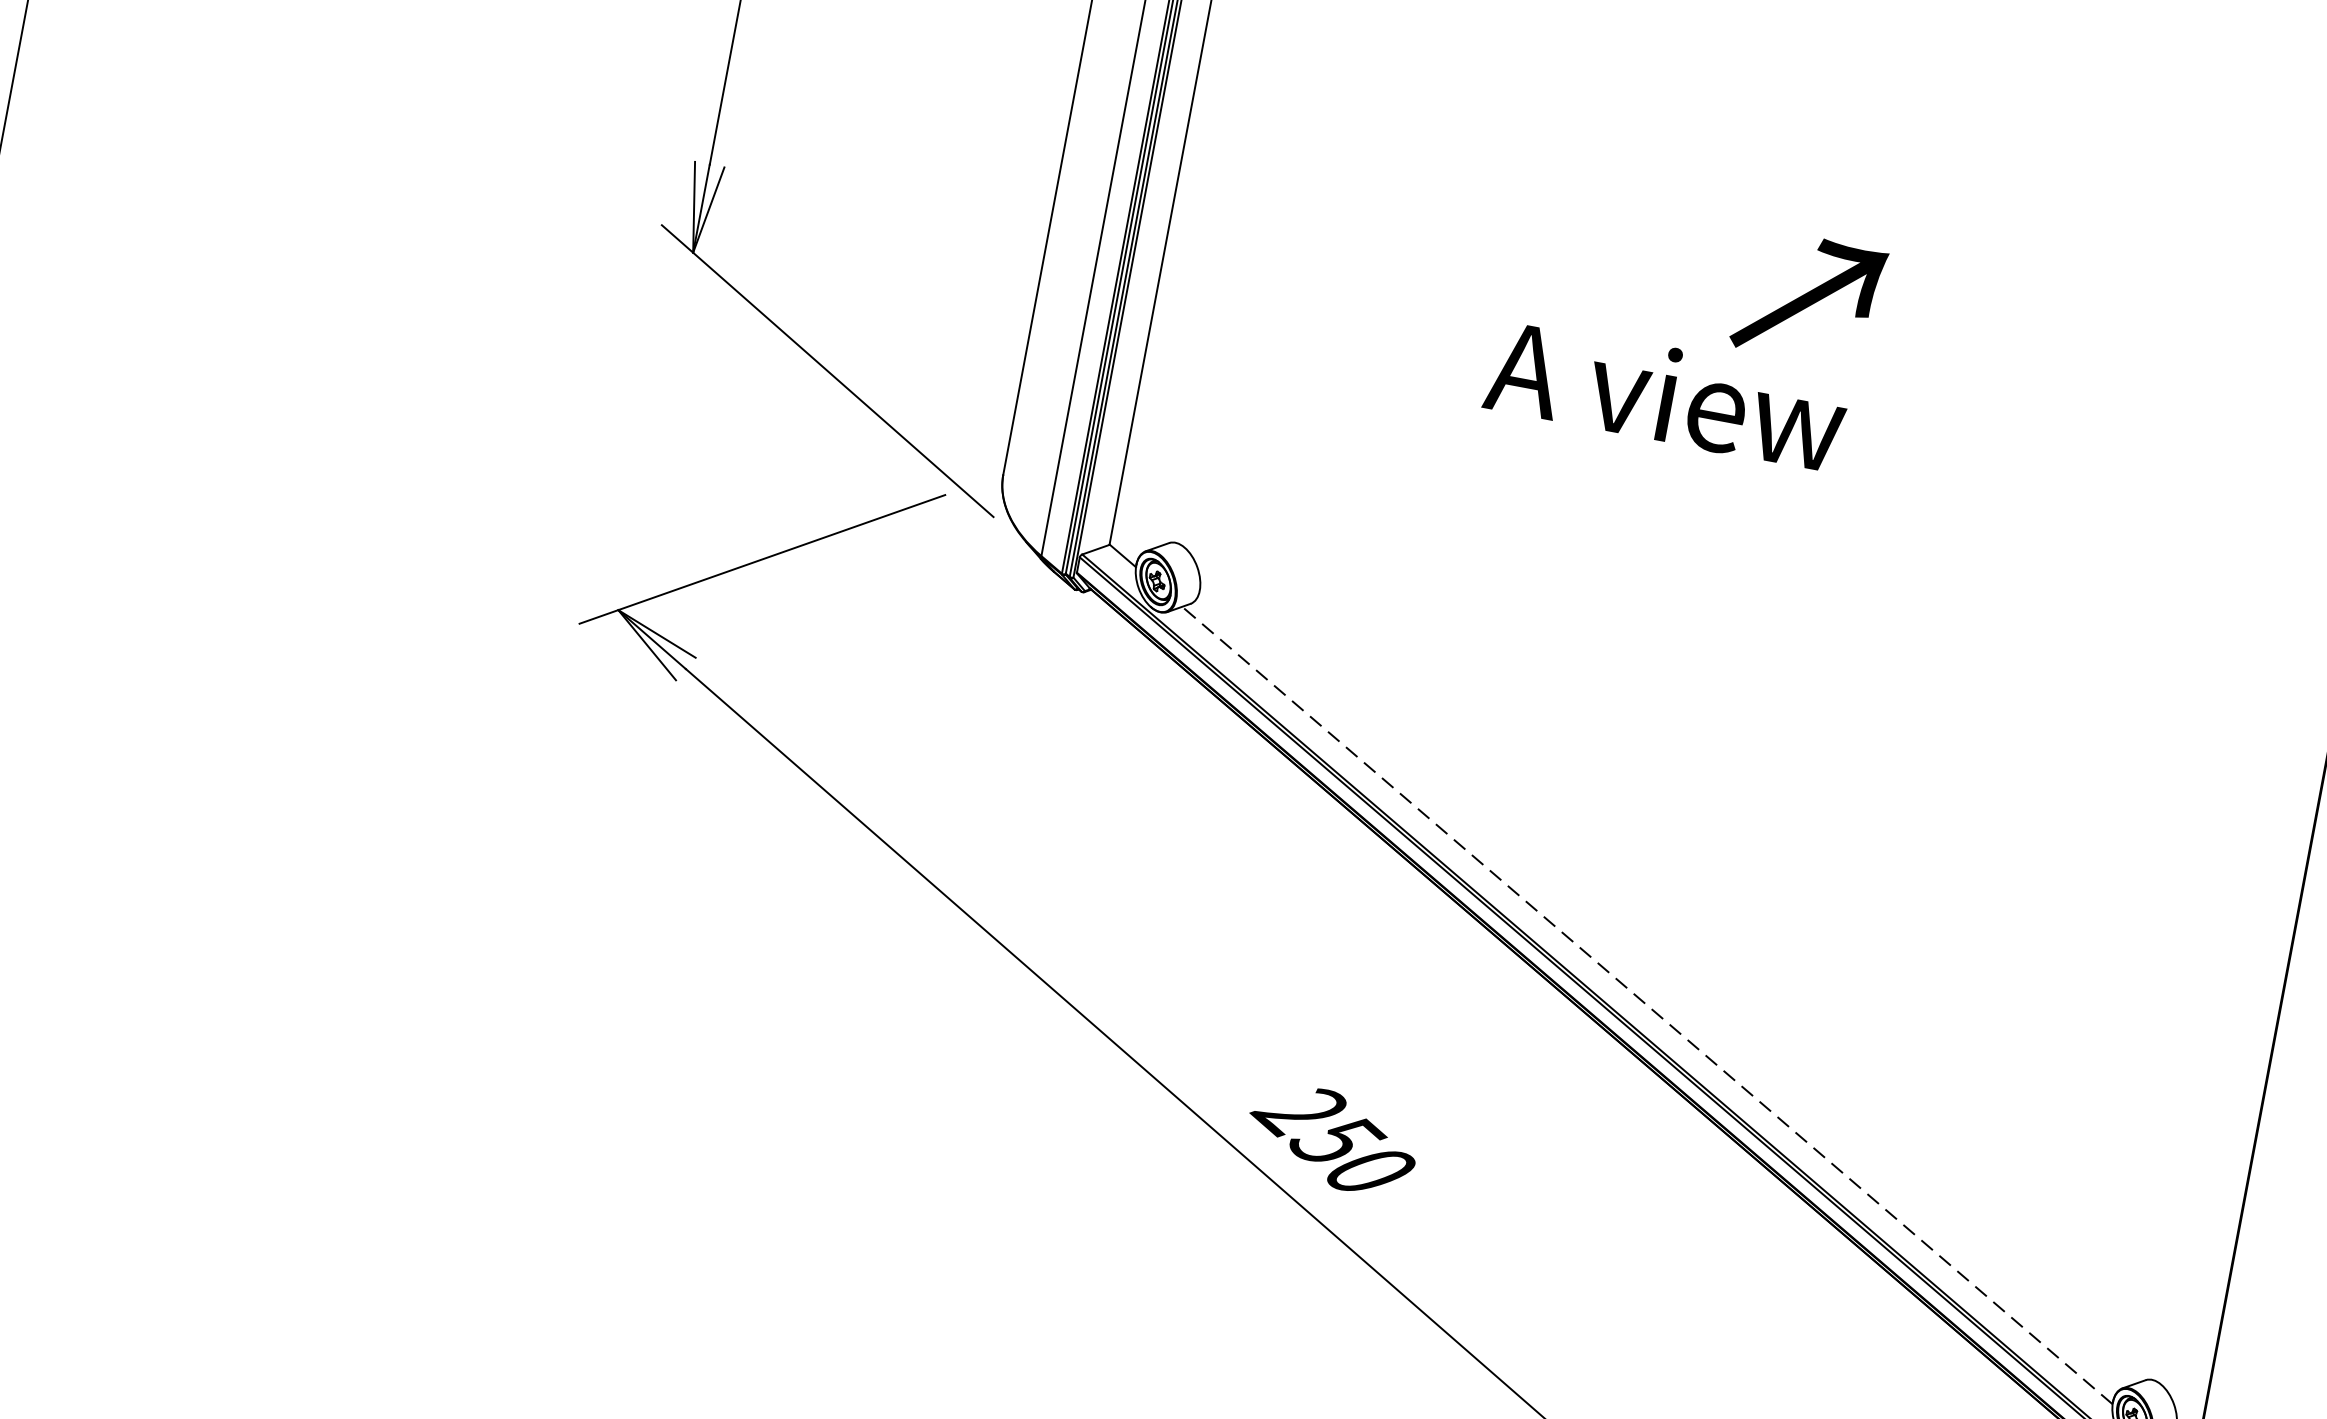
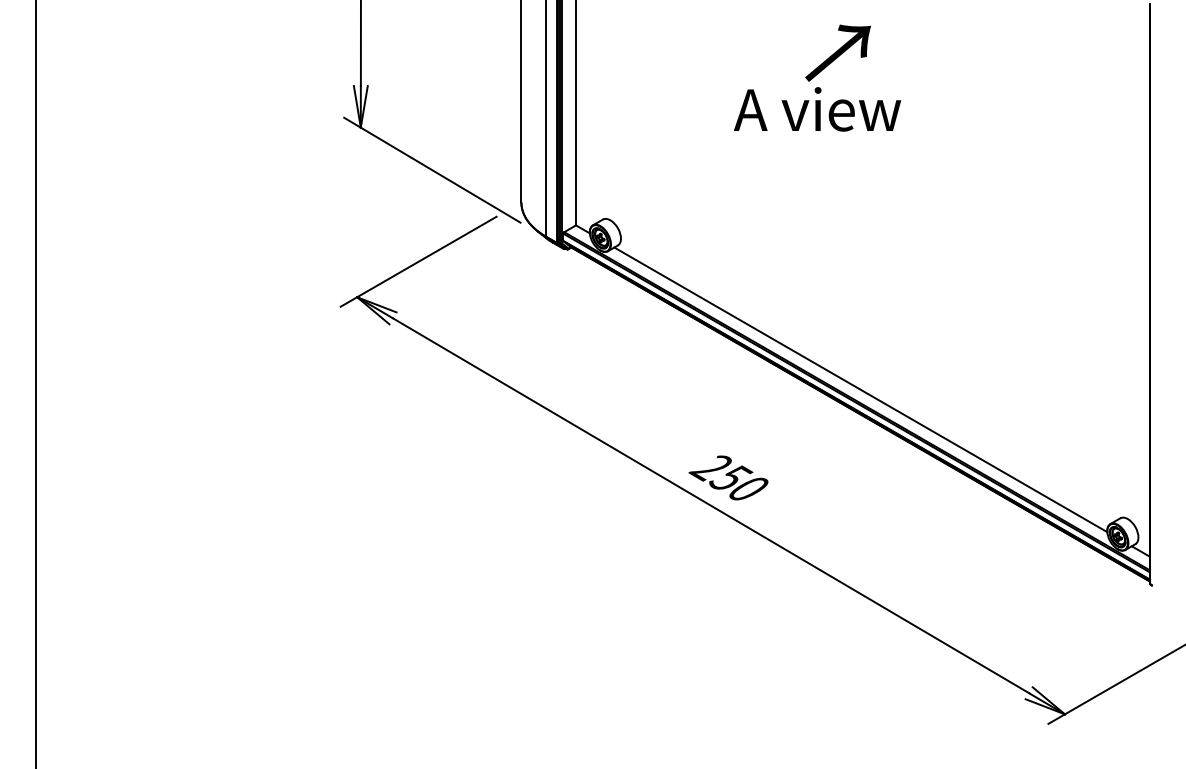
text: (1807, 296) -> (837, 52), moved
line: (1646, 1004) -> (860, 389), dashed -> solid

